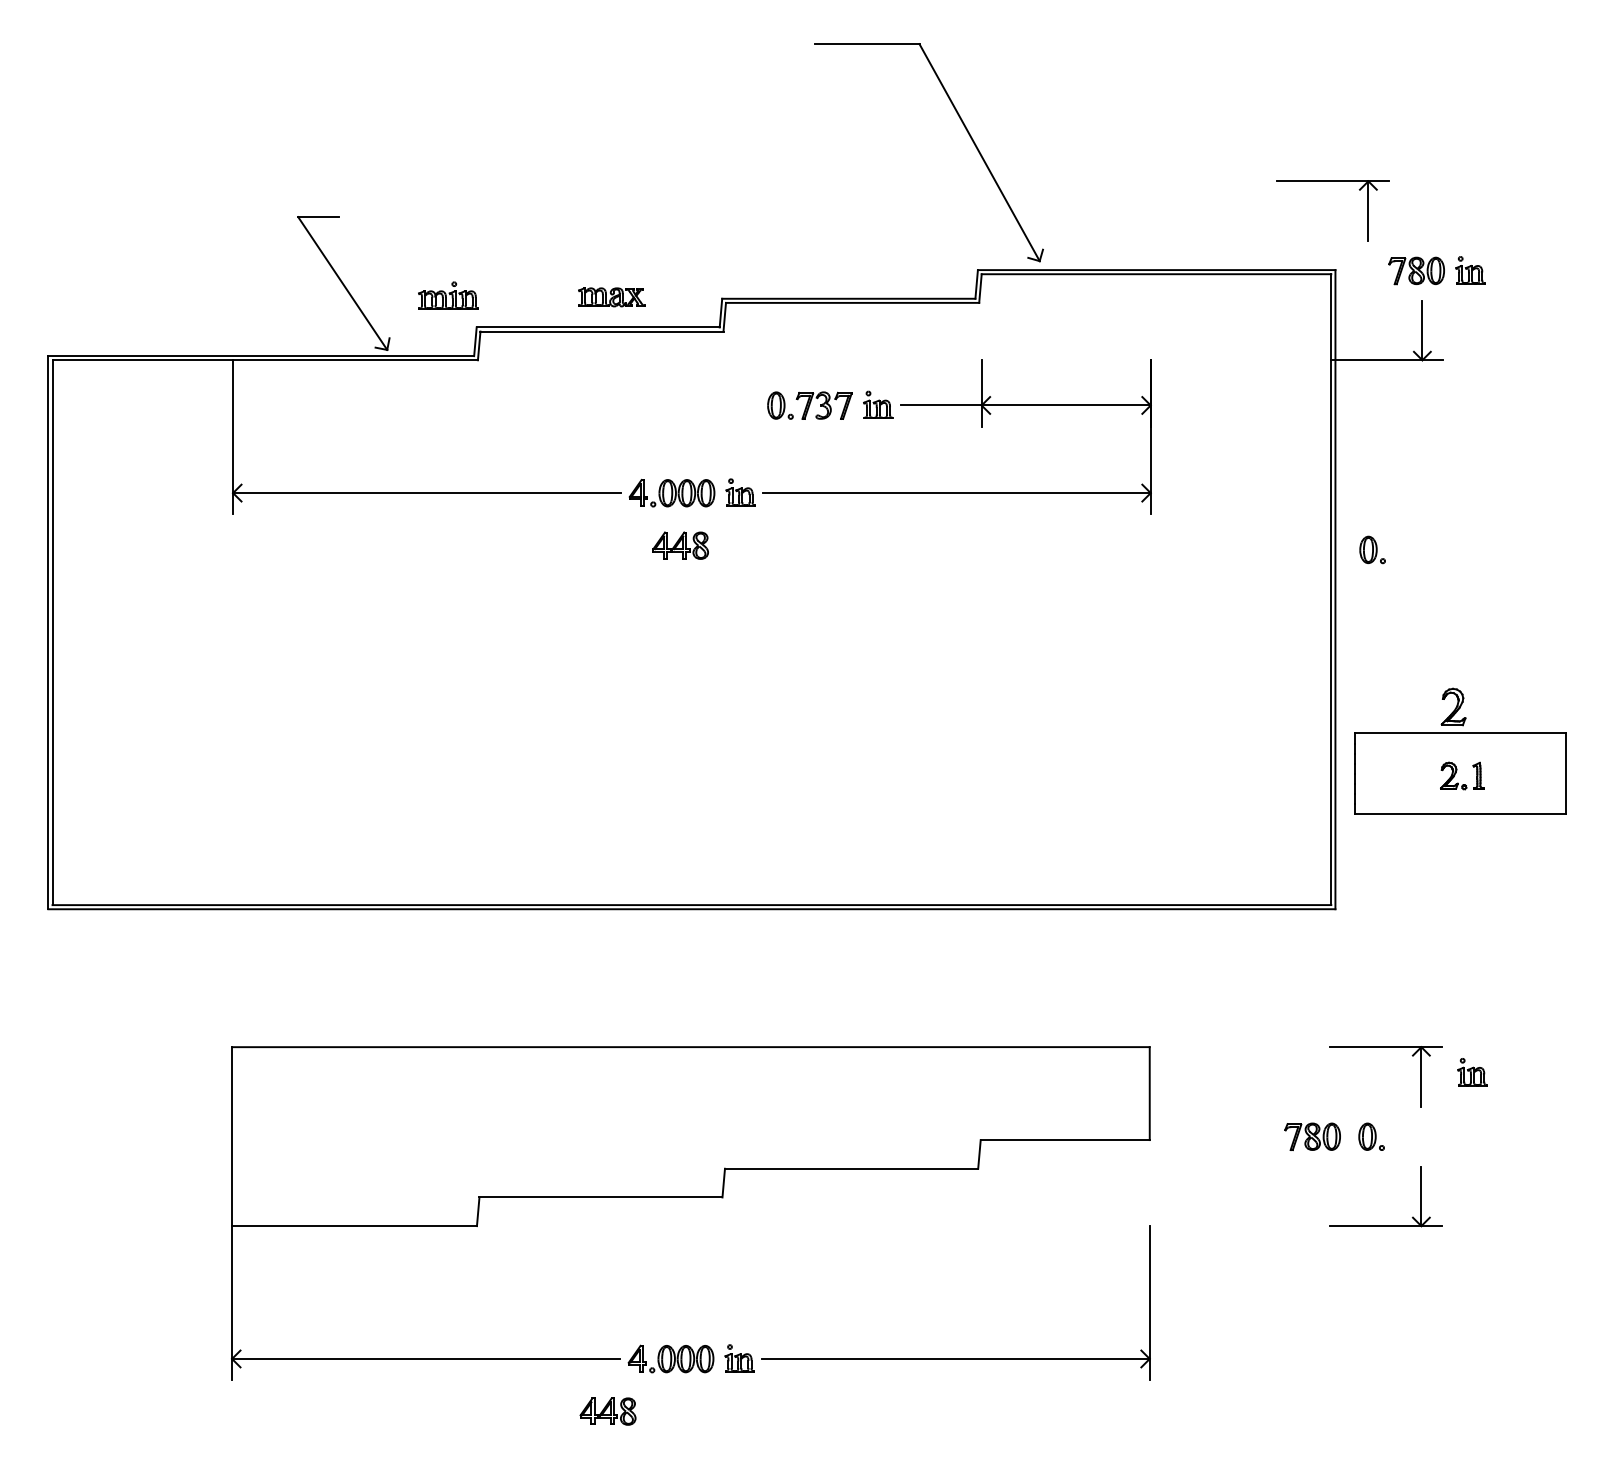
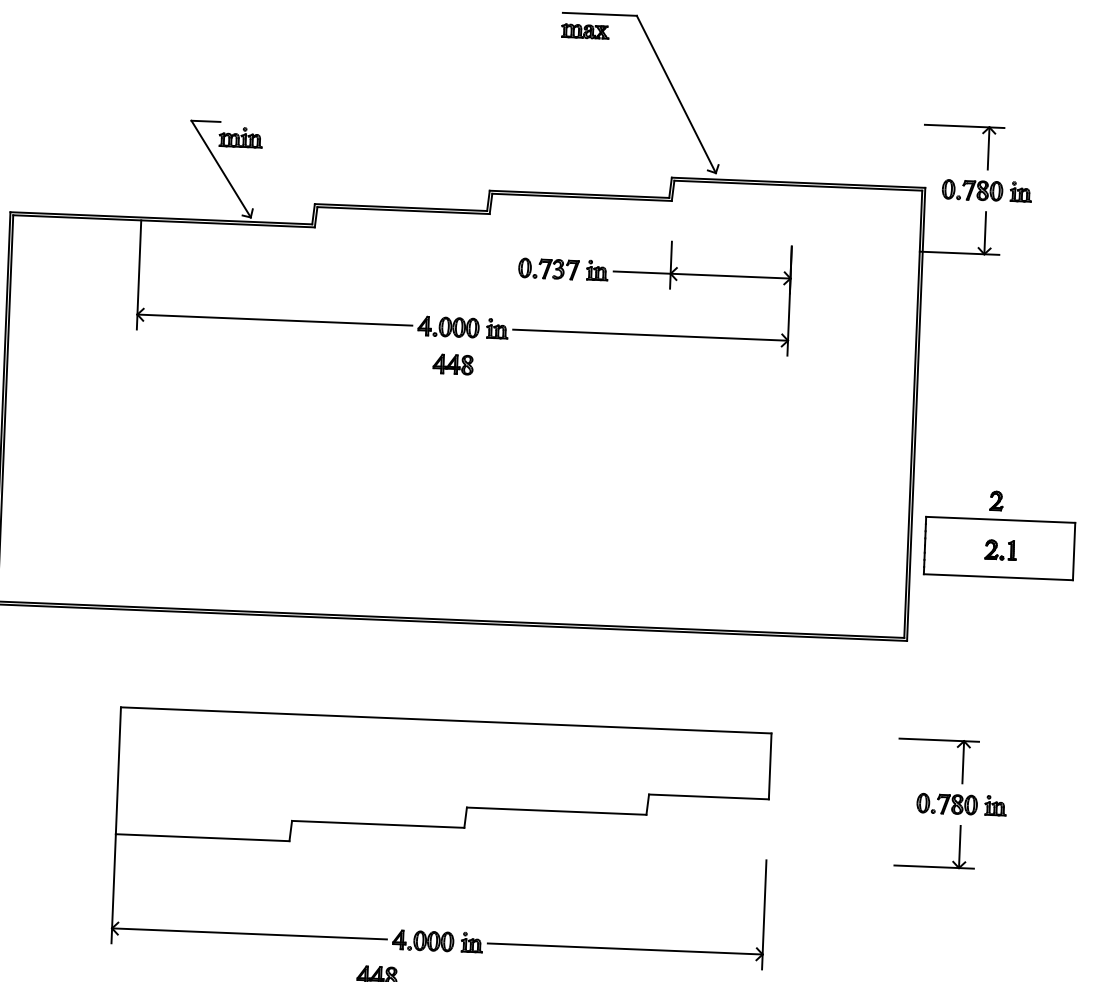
part: (1332, 181) -> (964, 126), moved
part: (448, 295) -> (240, 137), moved
part: (611, 297) -> (585, 31), moved
part: (1372, 549) -> (951, 189), moved
part: (1453, 706) -> (996, 500), size x0.71
part: (1472, 1072) -> (995, 805), moved
part: (1312, 1136) -> (957, 804), moved

